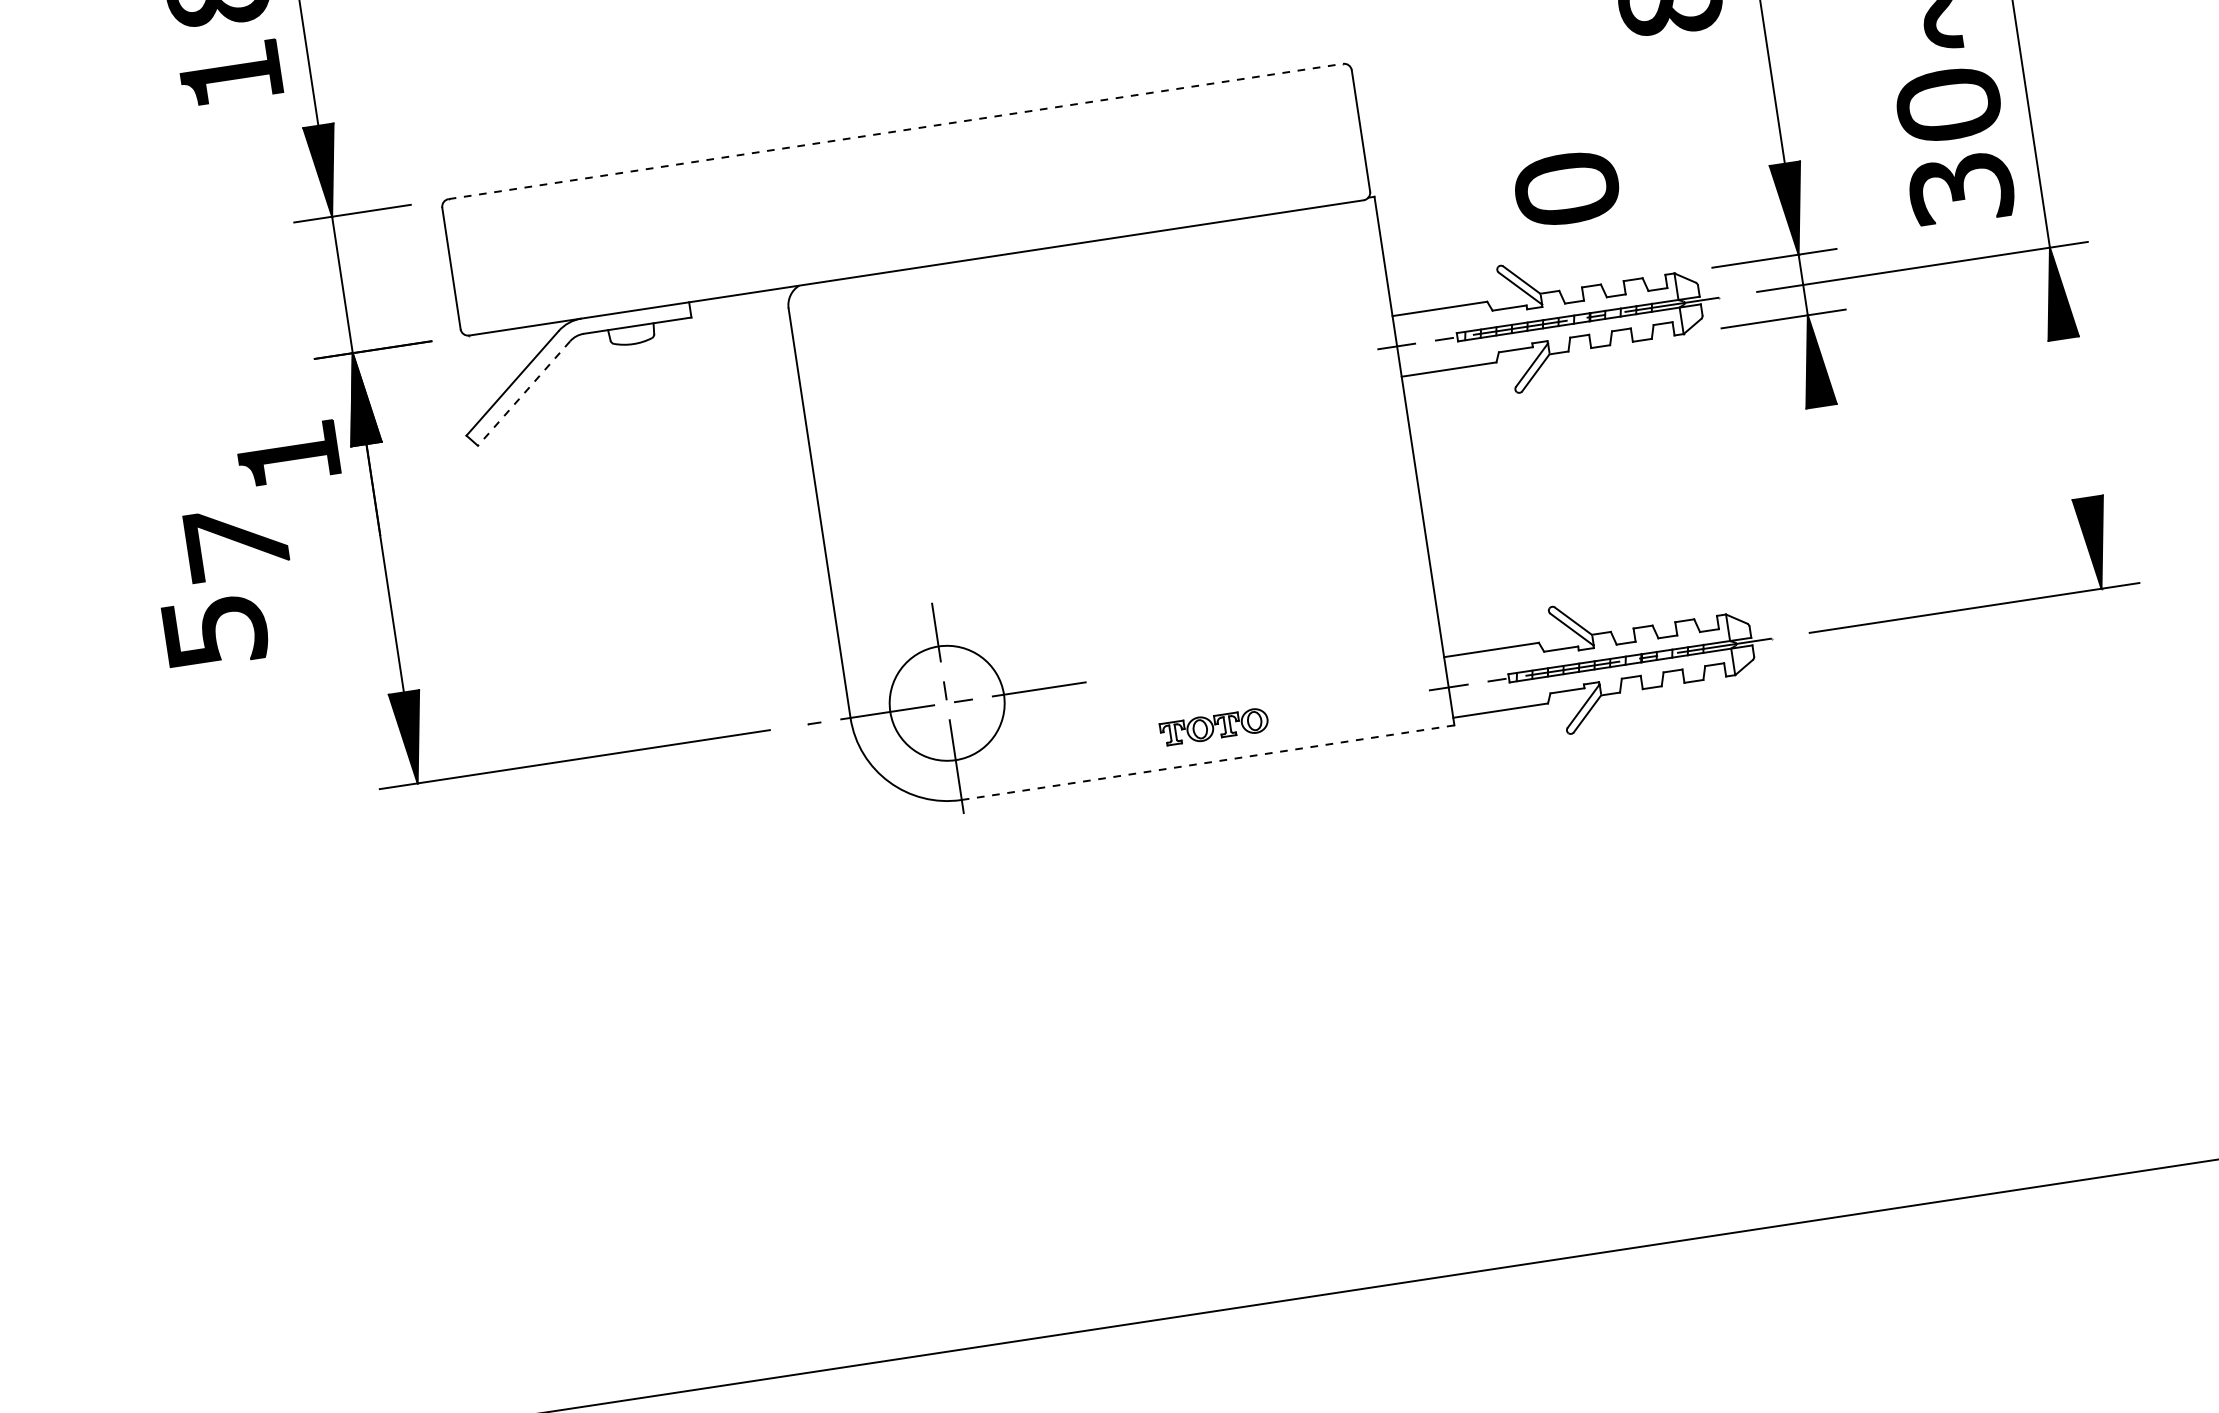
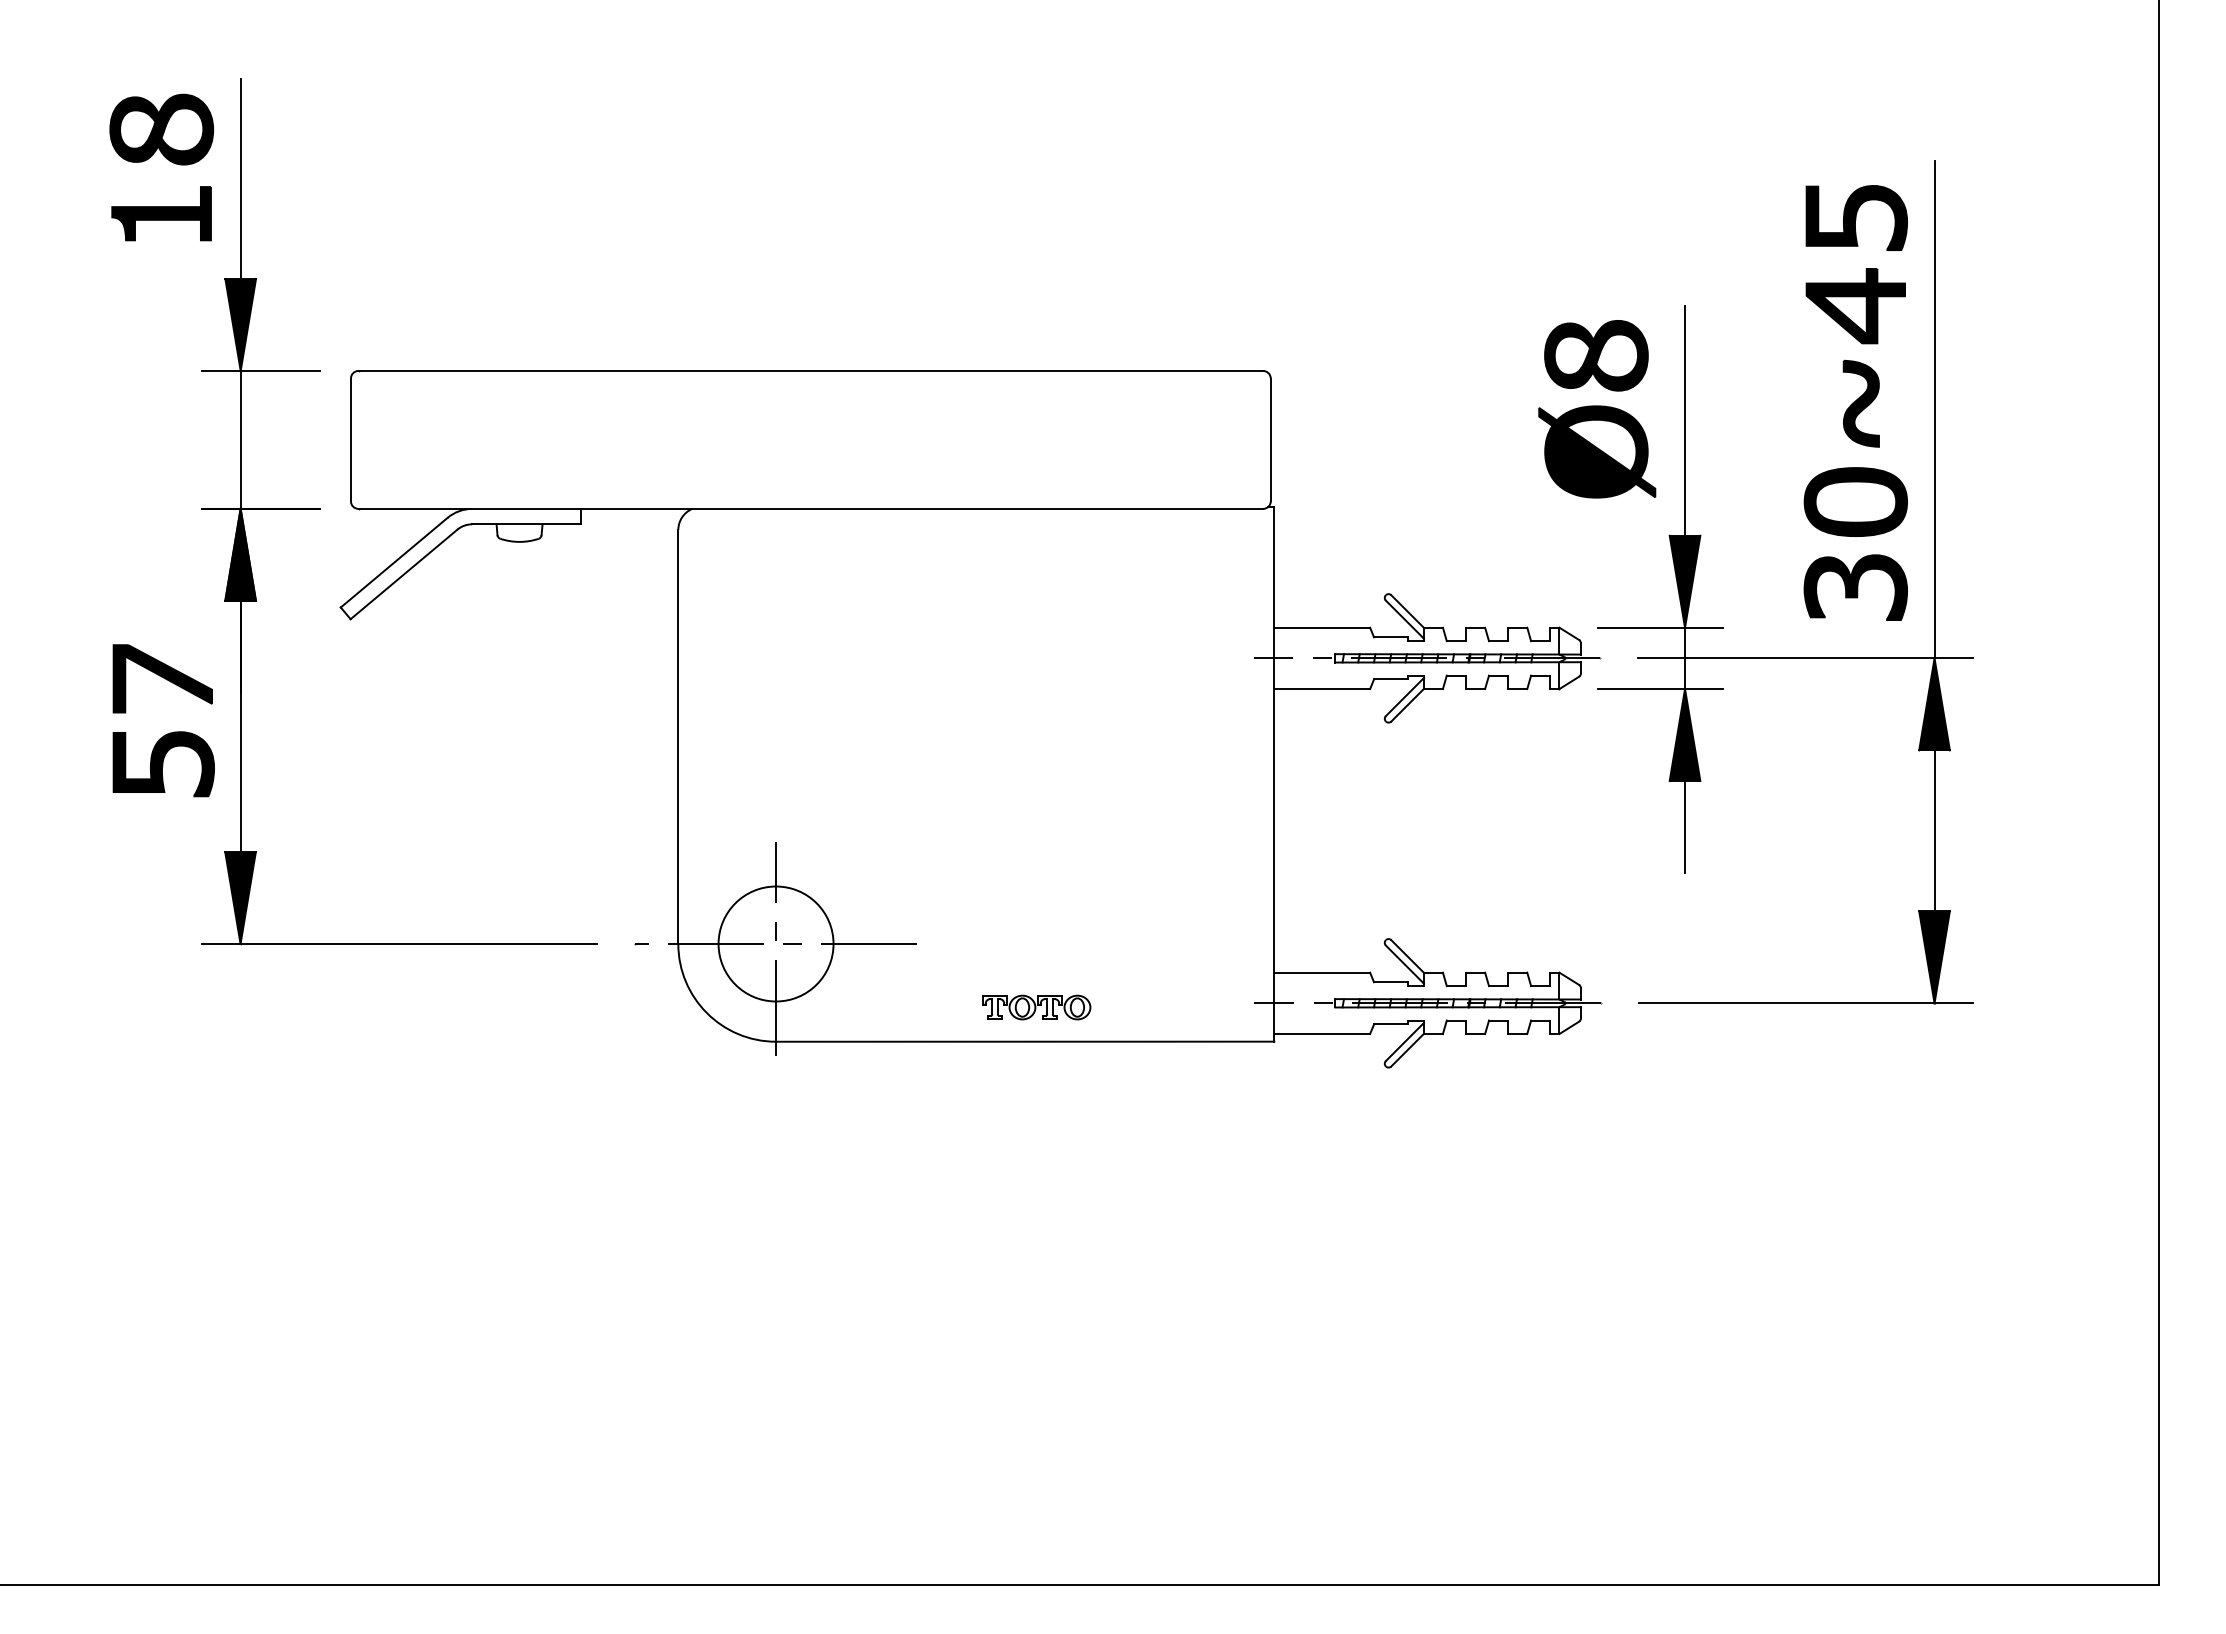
part: (1685, 93) -> (1597, 451), added
line: (896, 130) -> (811, 370), dashed -> solid
part: (1566, 188) -> (1465, 527), removed
line: (524, 393) -> (404, 574), dashed -> solid
line: (2075, 417) -> (1934, 830), added
line: (1828, 452) -> (1685, 827), added
part: (287, 453) -> (161, 598), removed
part: (236, 542) -> (162, 678), moved
part: (215, 632) -> (163, 764), moved
line: (1207, 762) -> (1024, 1041), dashed -> solid

